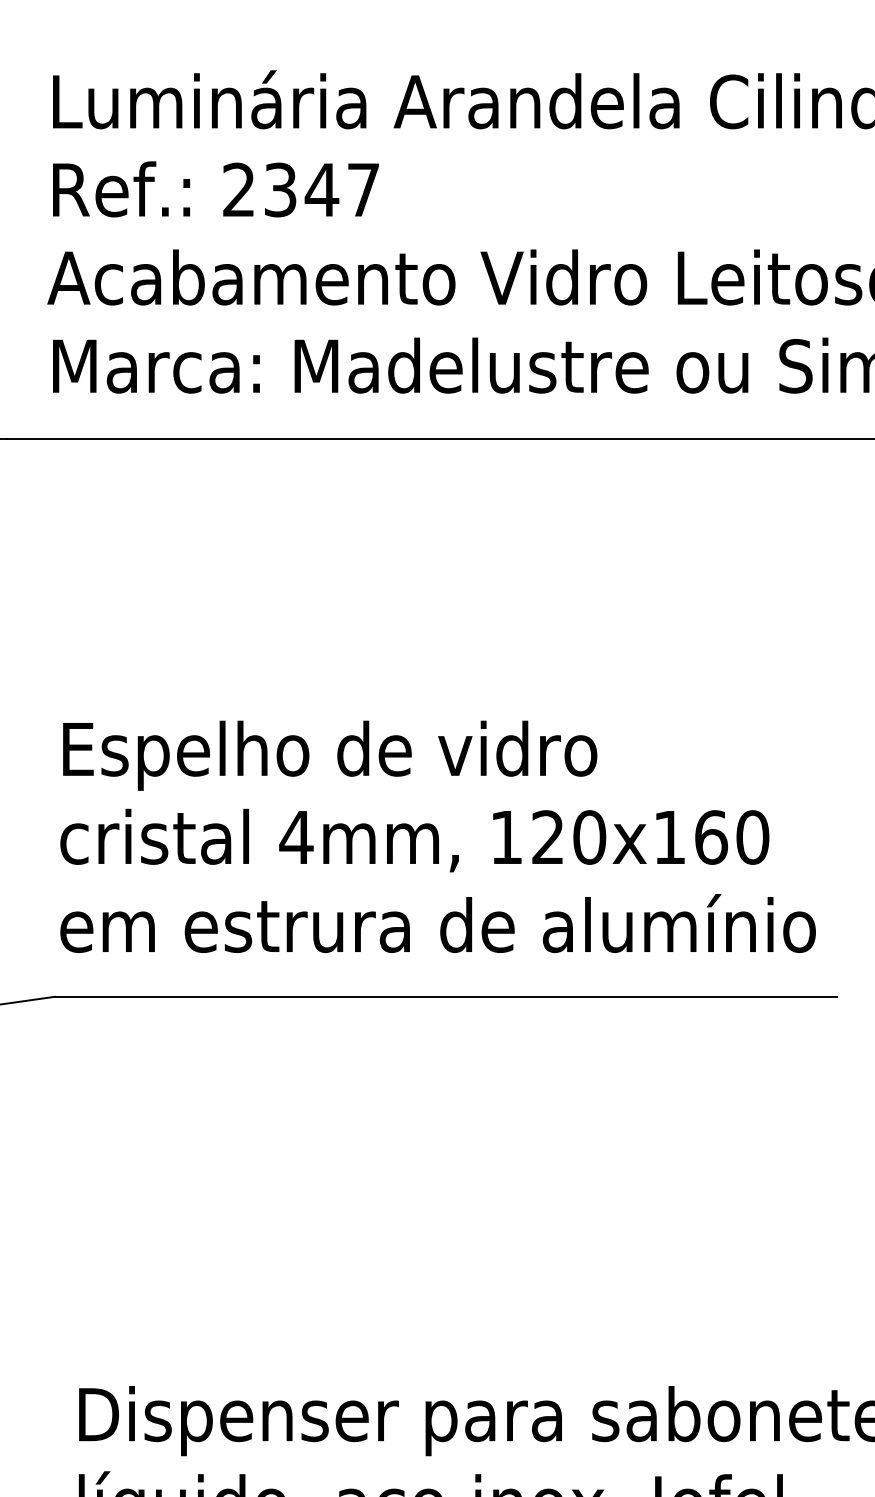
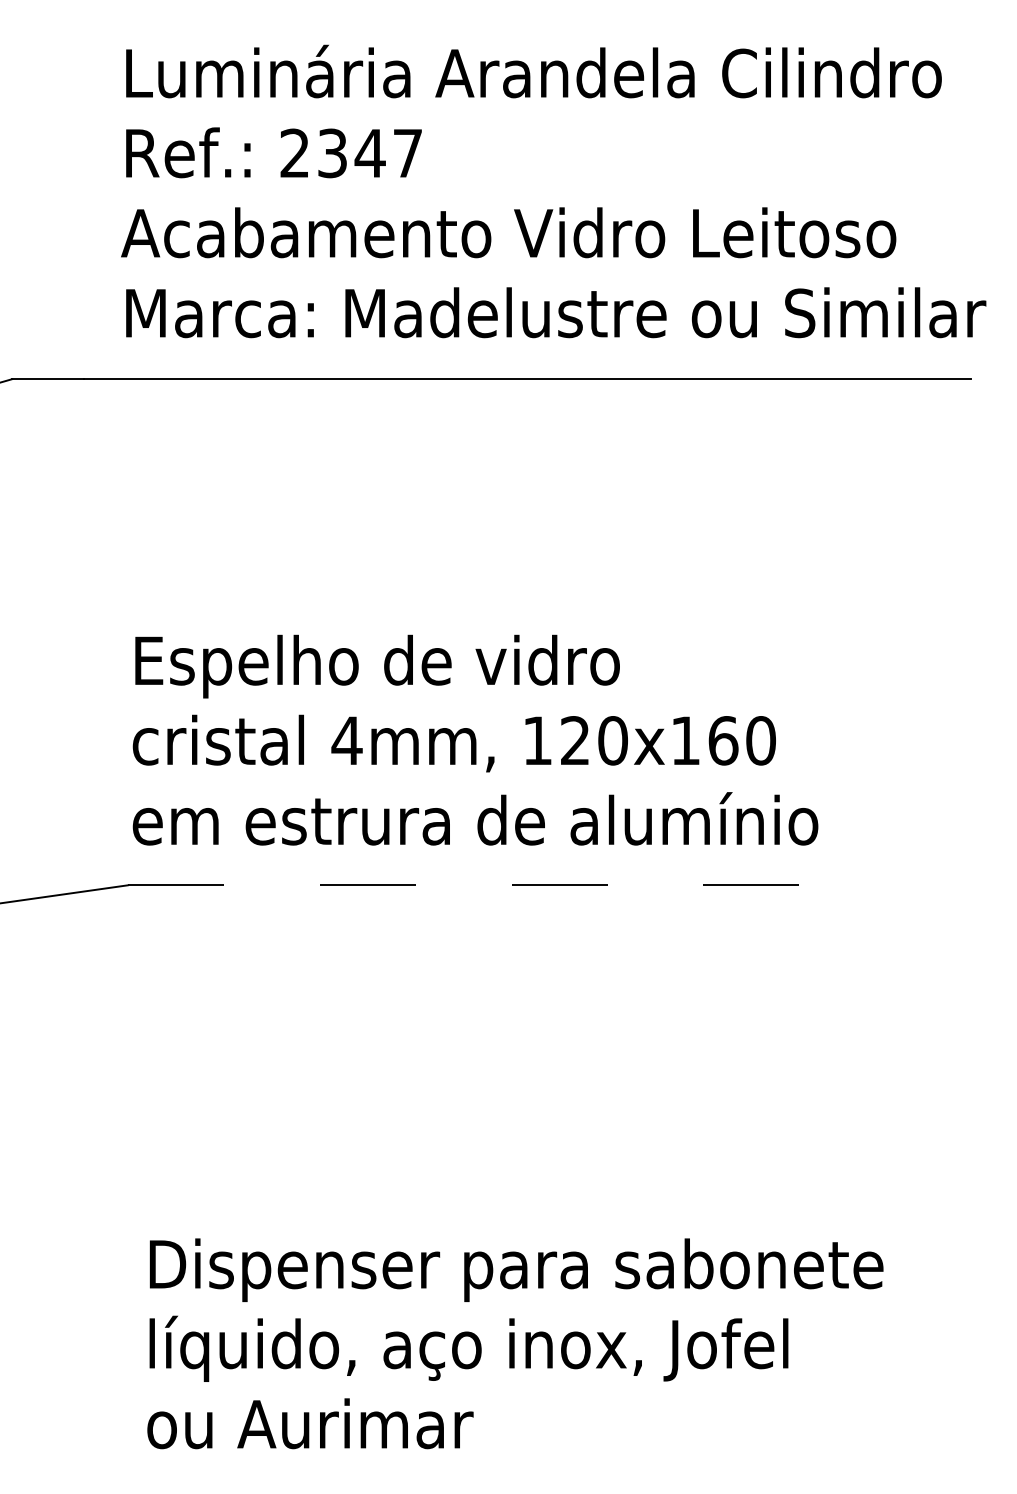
line: (445, 997) -> (482, 885), solid -> dashed

